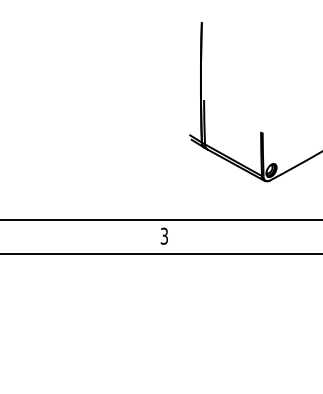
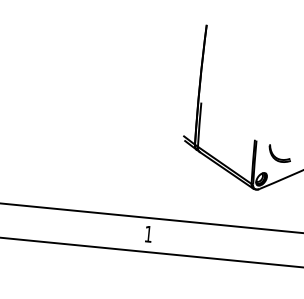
part: (286, 143) -> (279, 153), added
text: (163, 235) -> (147, 233), 3 -> 1

